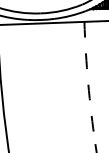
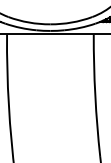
arc: (88, 82) -> (95, 95), dashed -> solid

